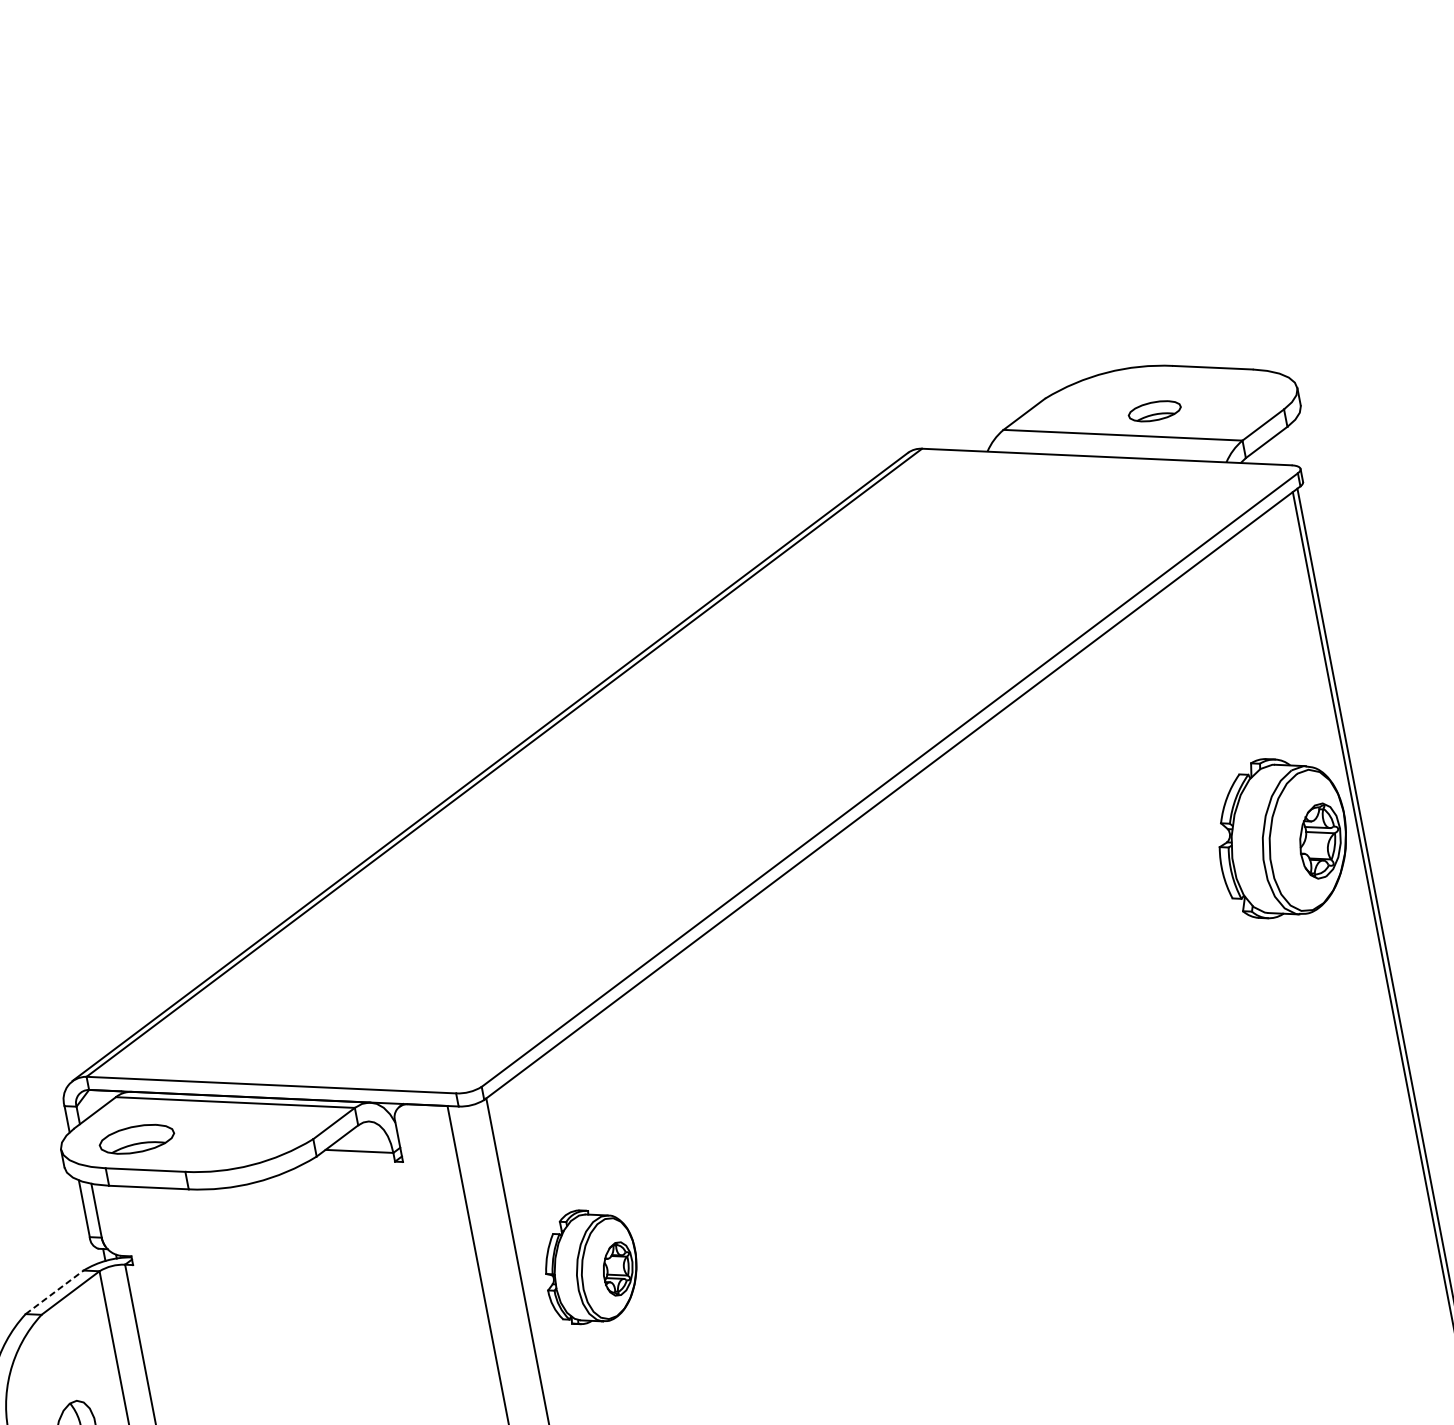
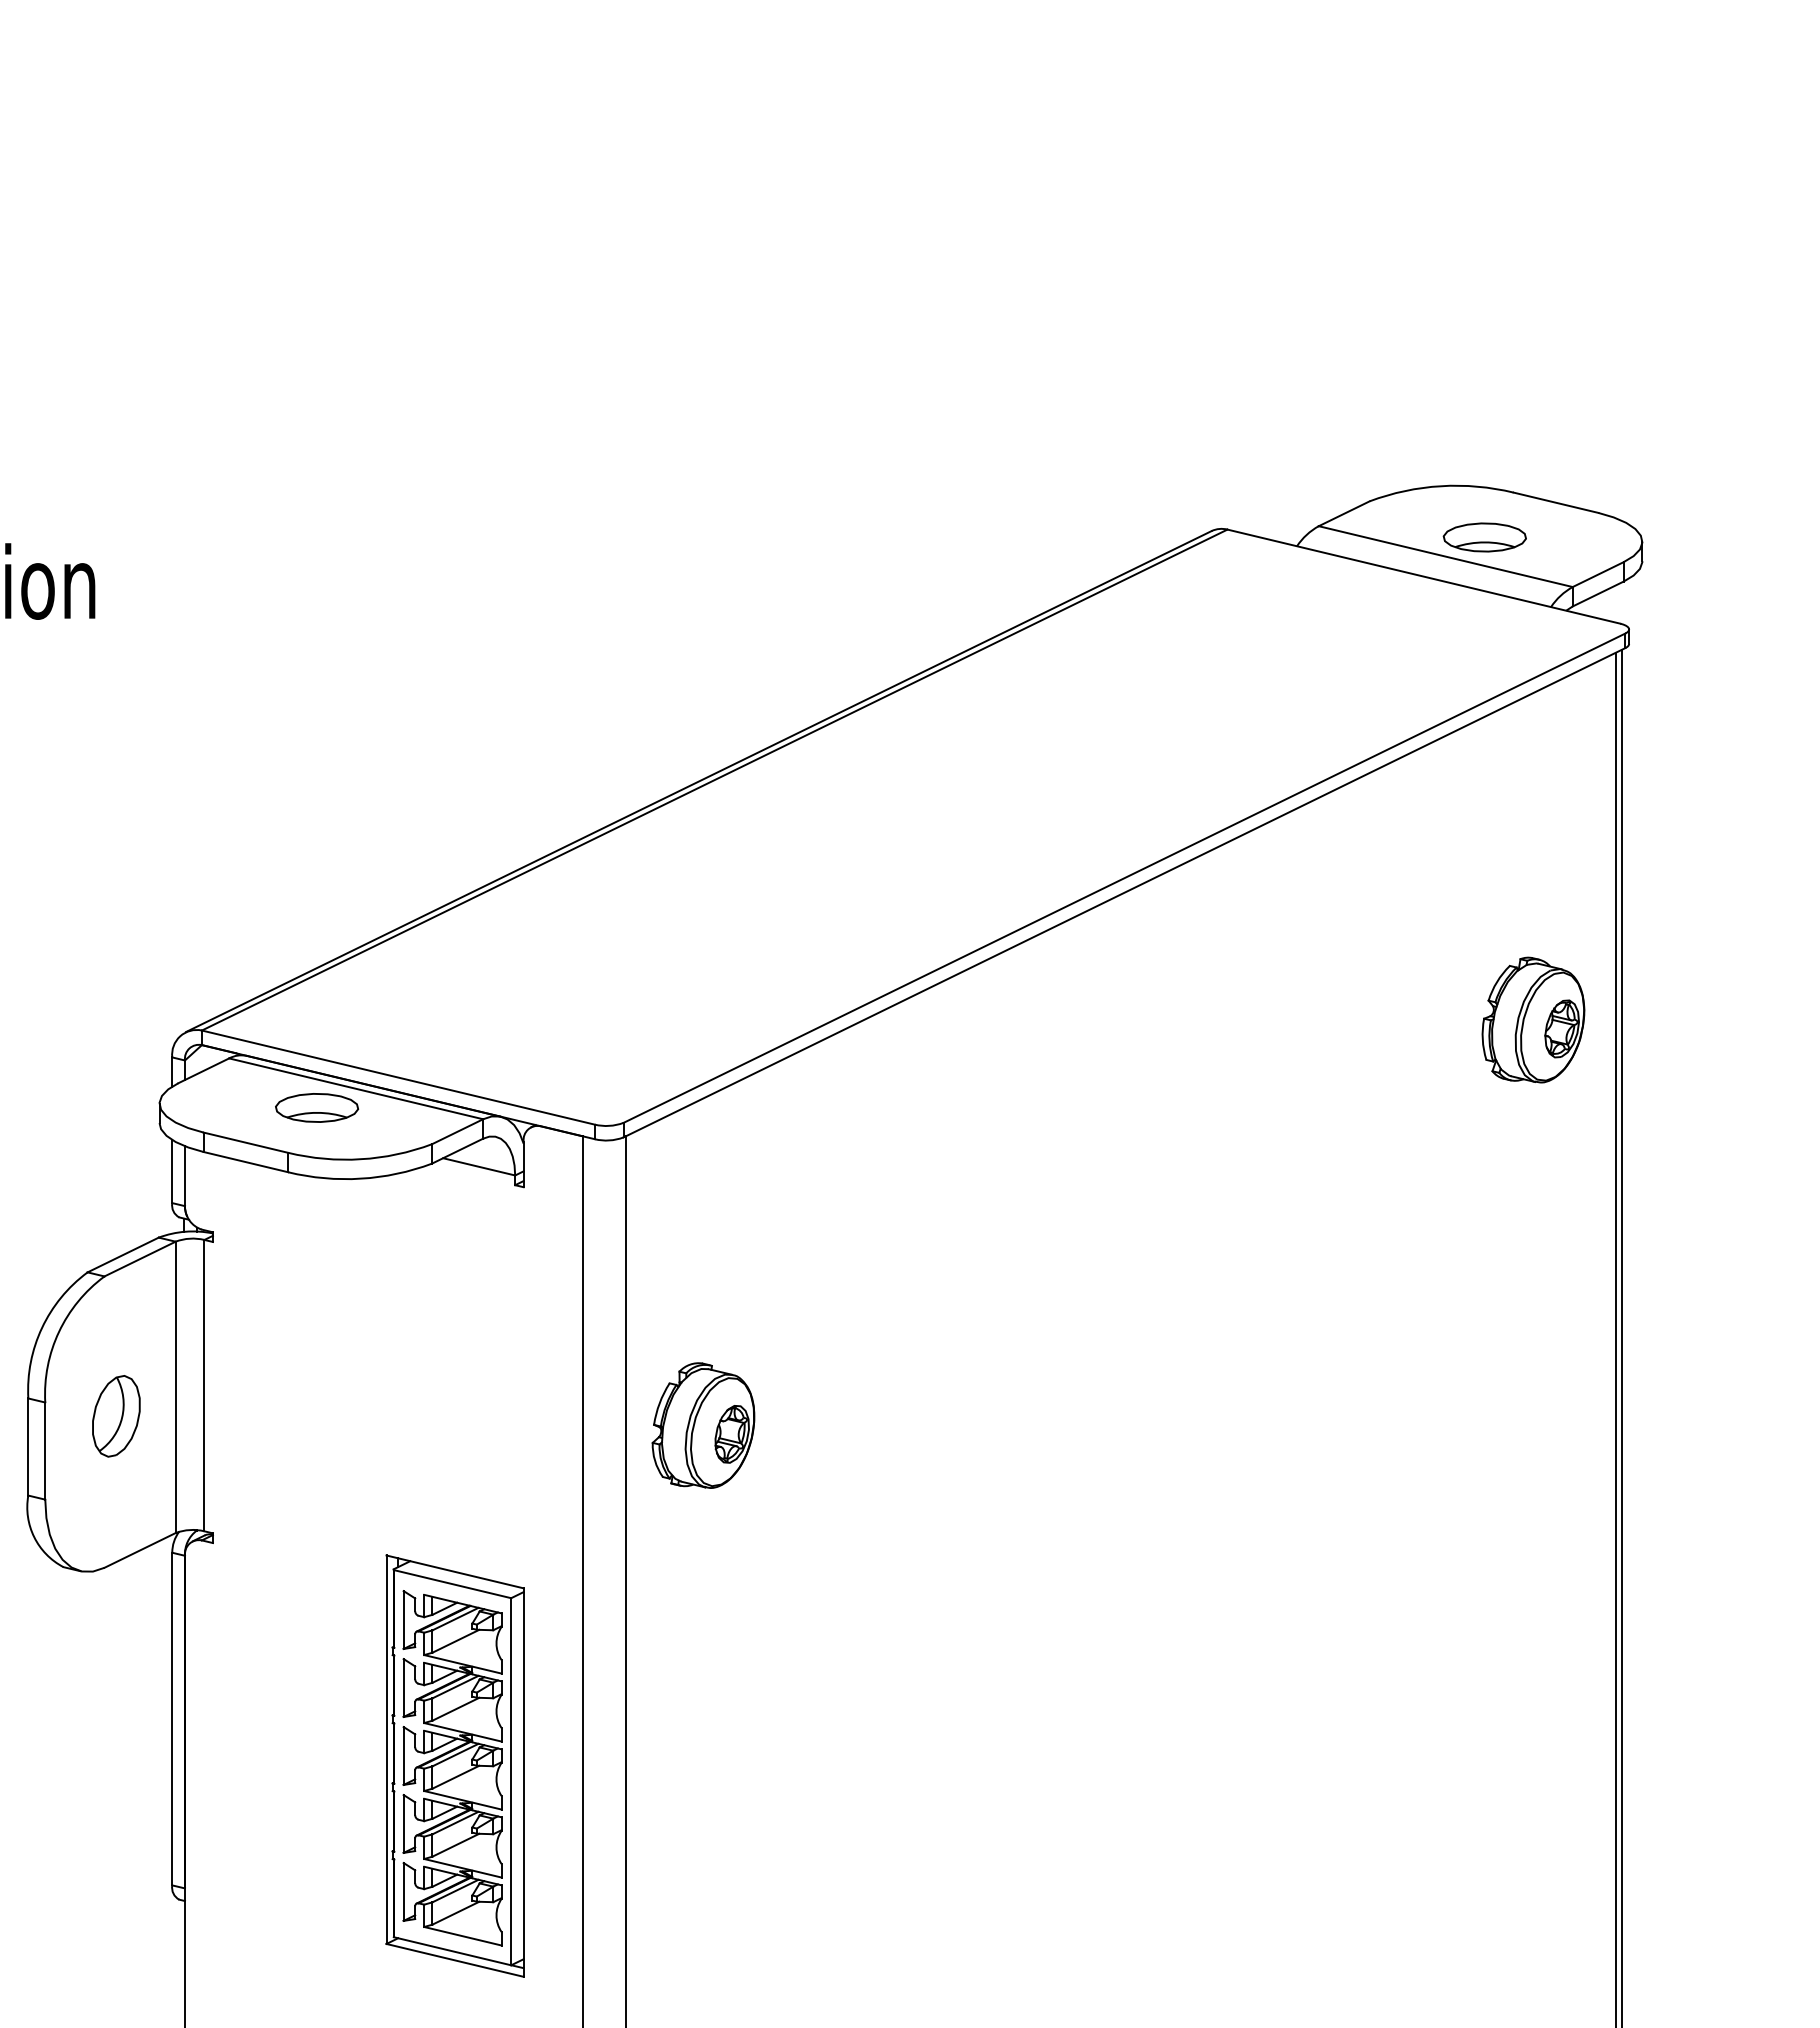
part: (1154, 411) -> (1484, 537), size x1.43
part: (1282, 836) -> (1533, 1019), size x0.71
part: (137, 1138) -> (317, 1107), moved
part: (590, 1266) -> (703, 1425), moved
line: (55, 1292) -> (123, 1255), dashed -> solid

